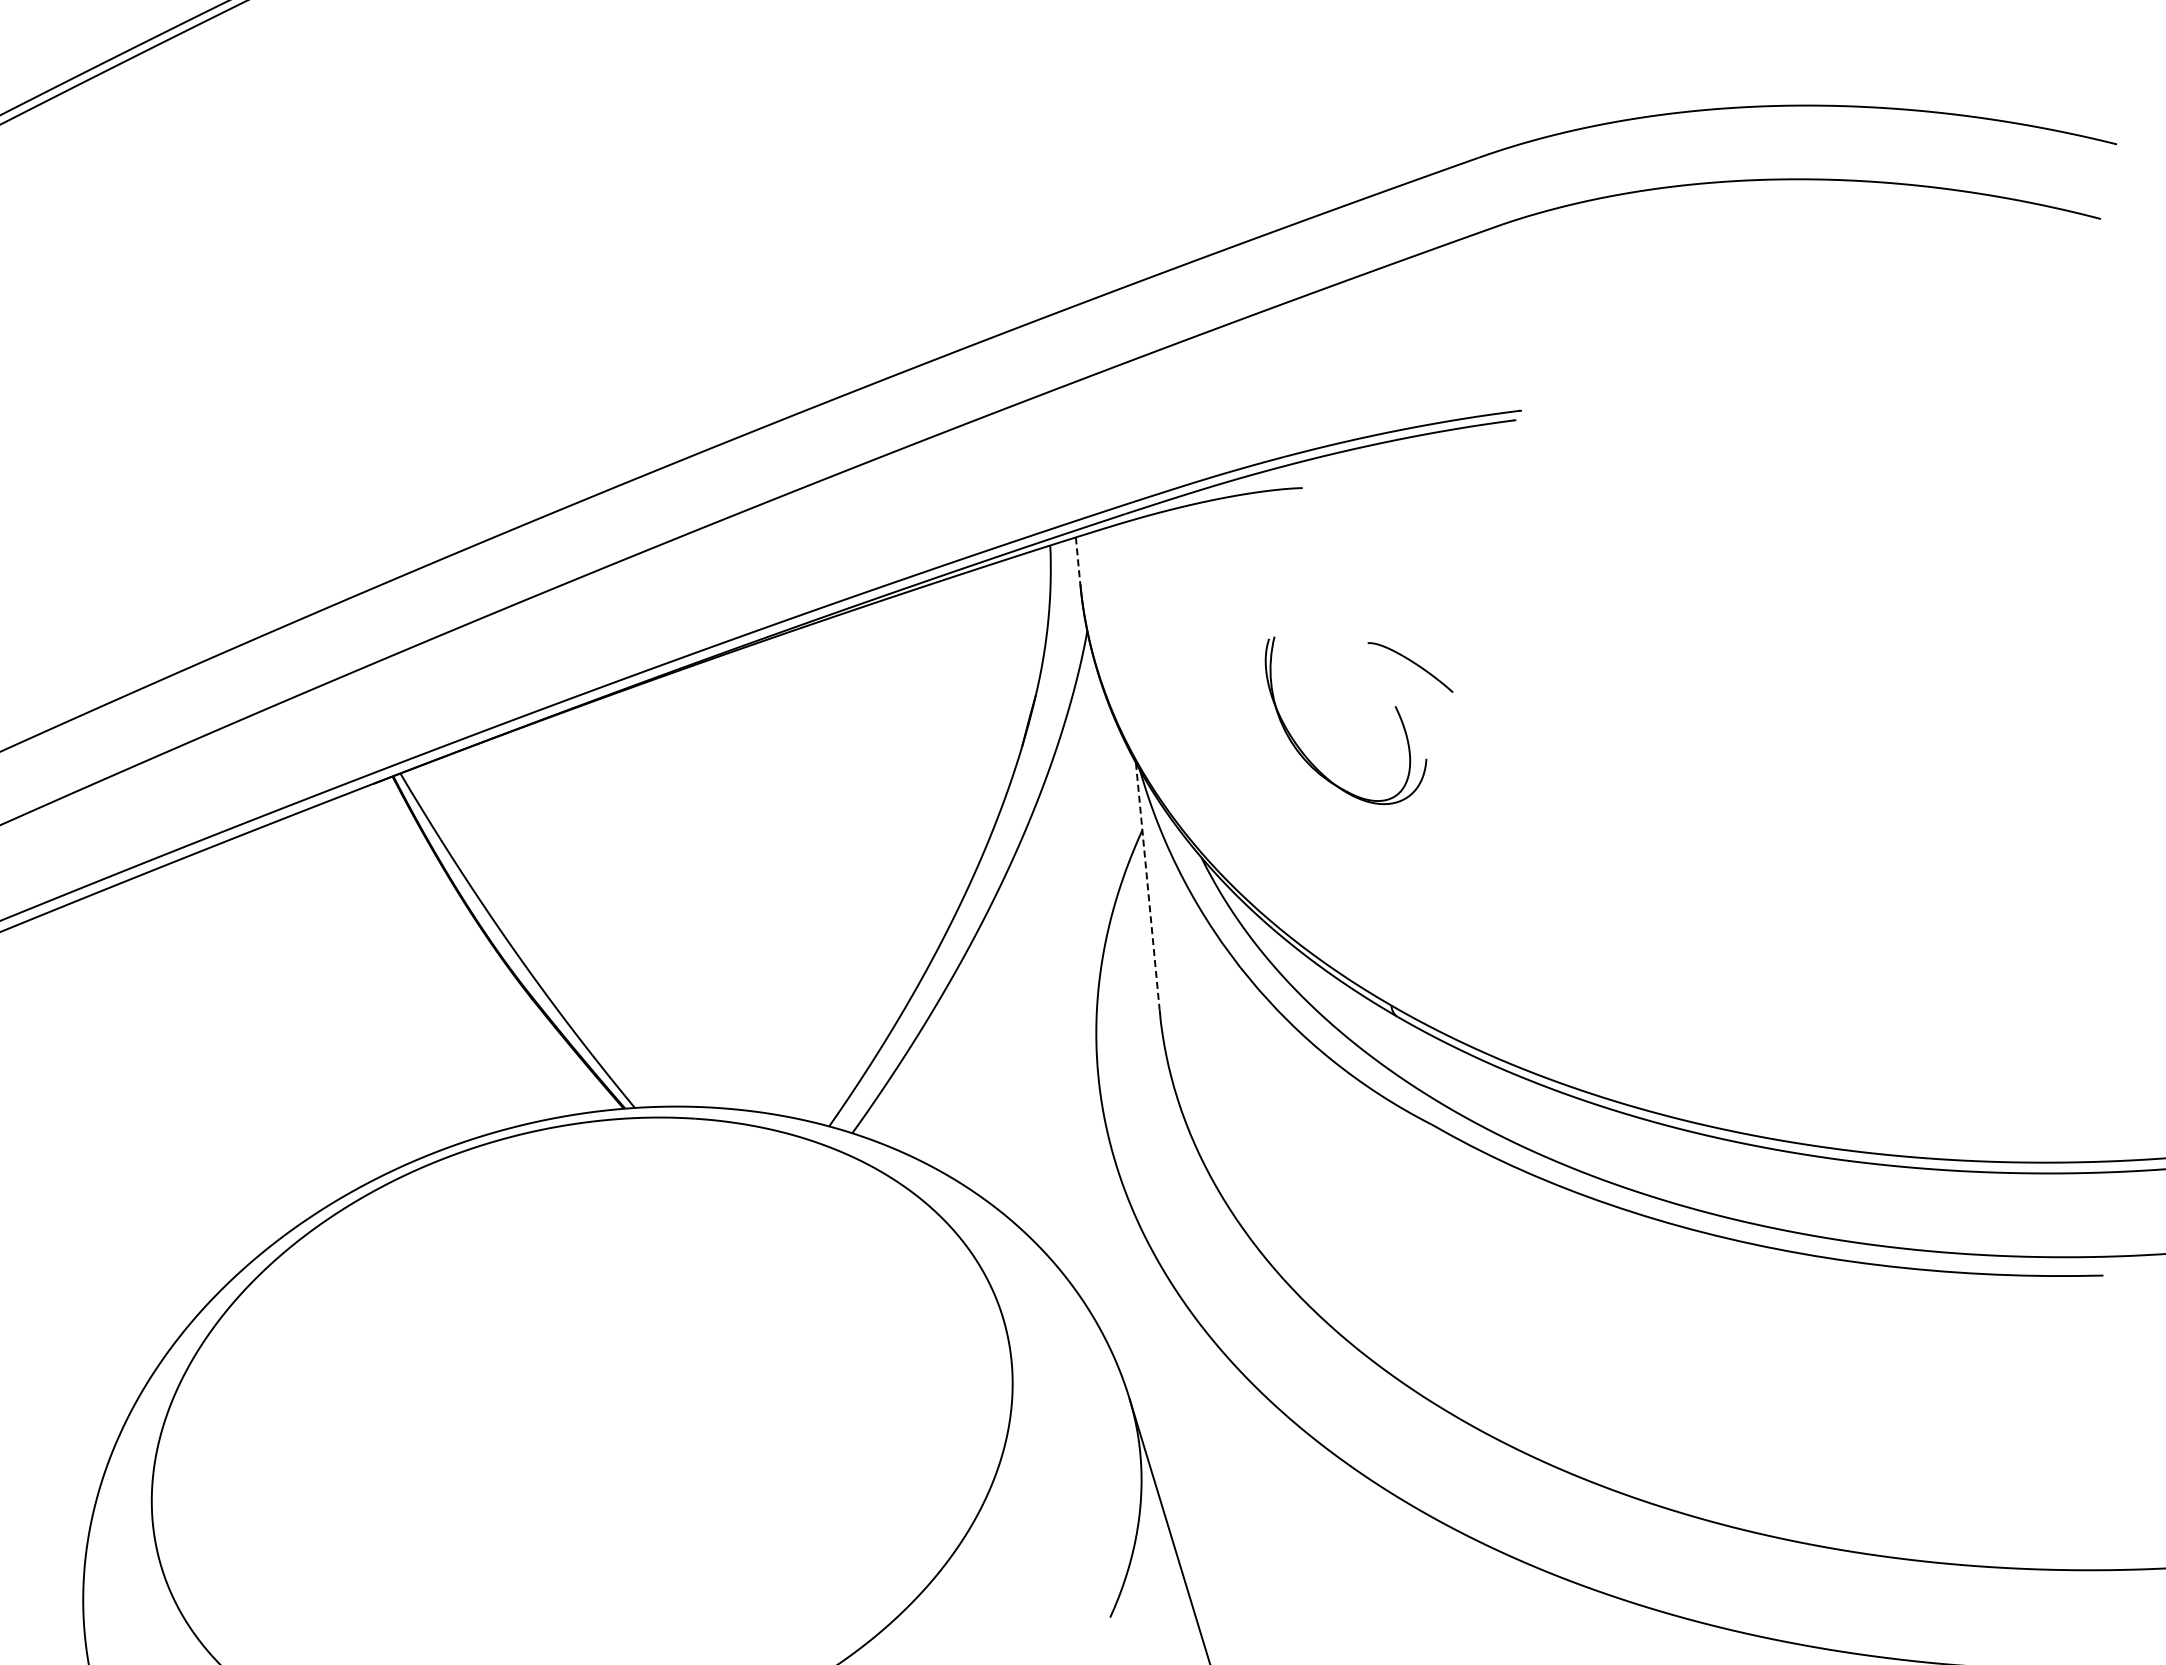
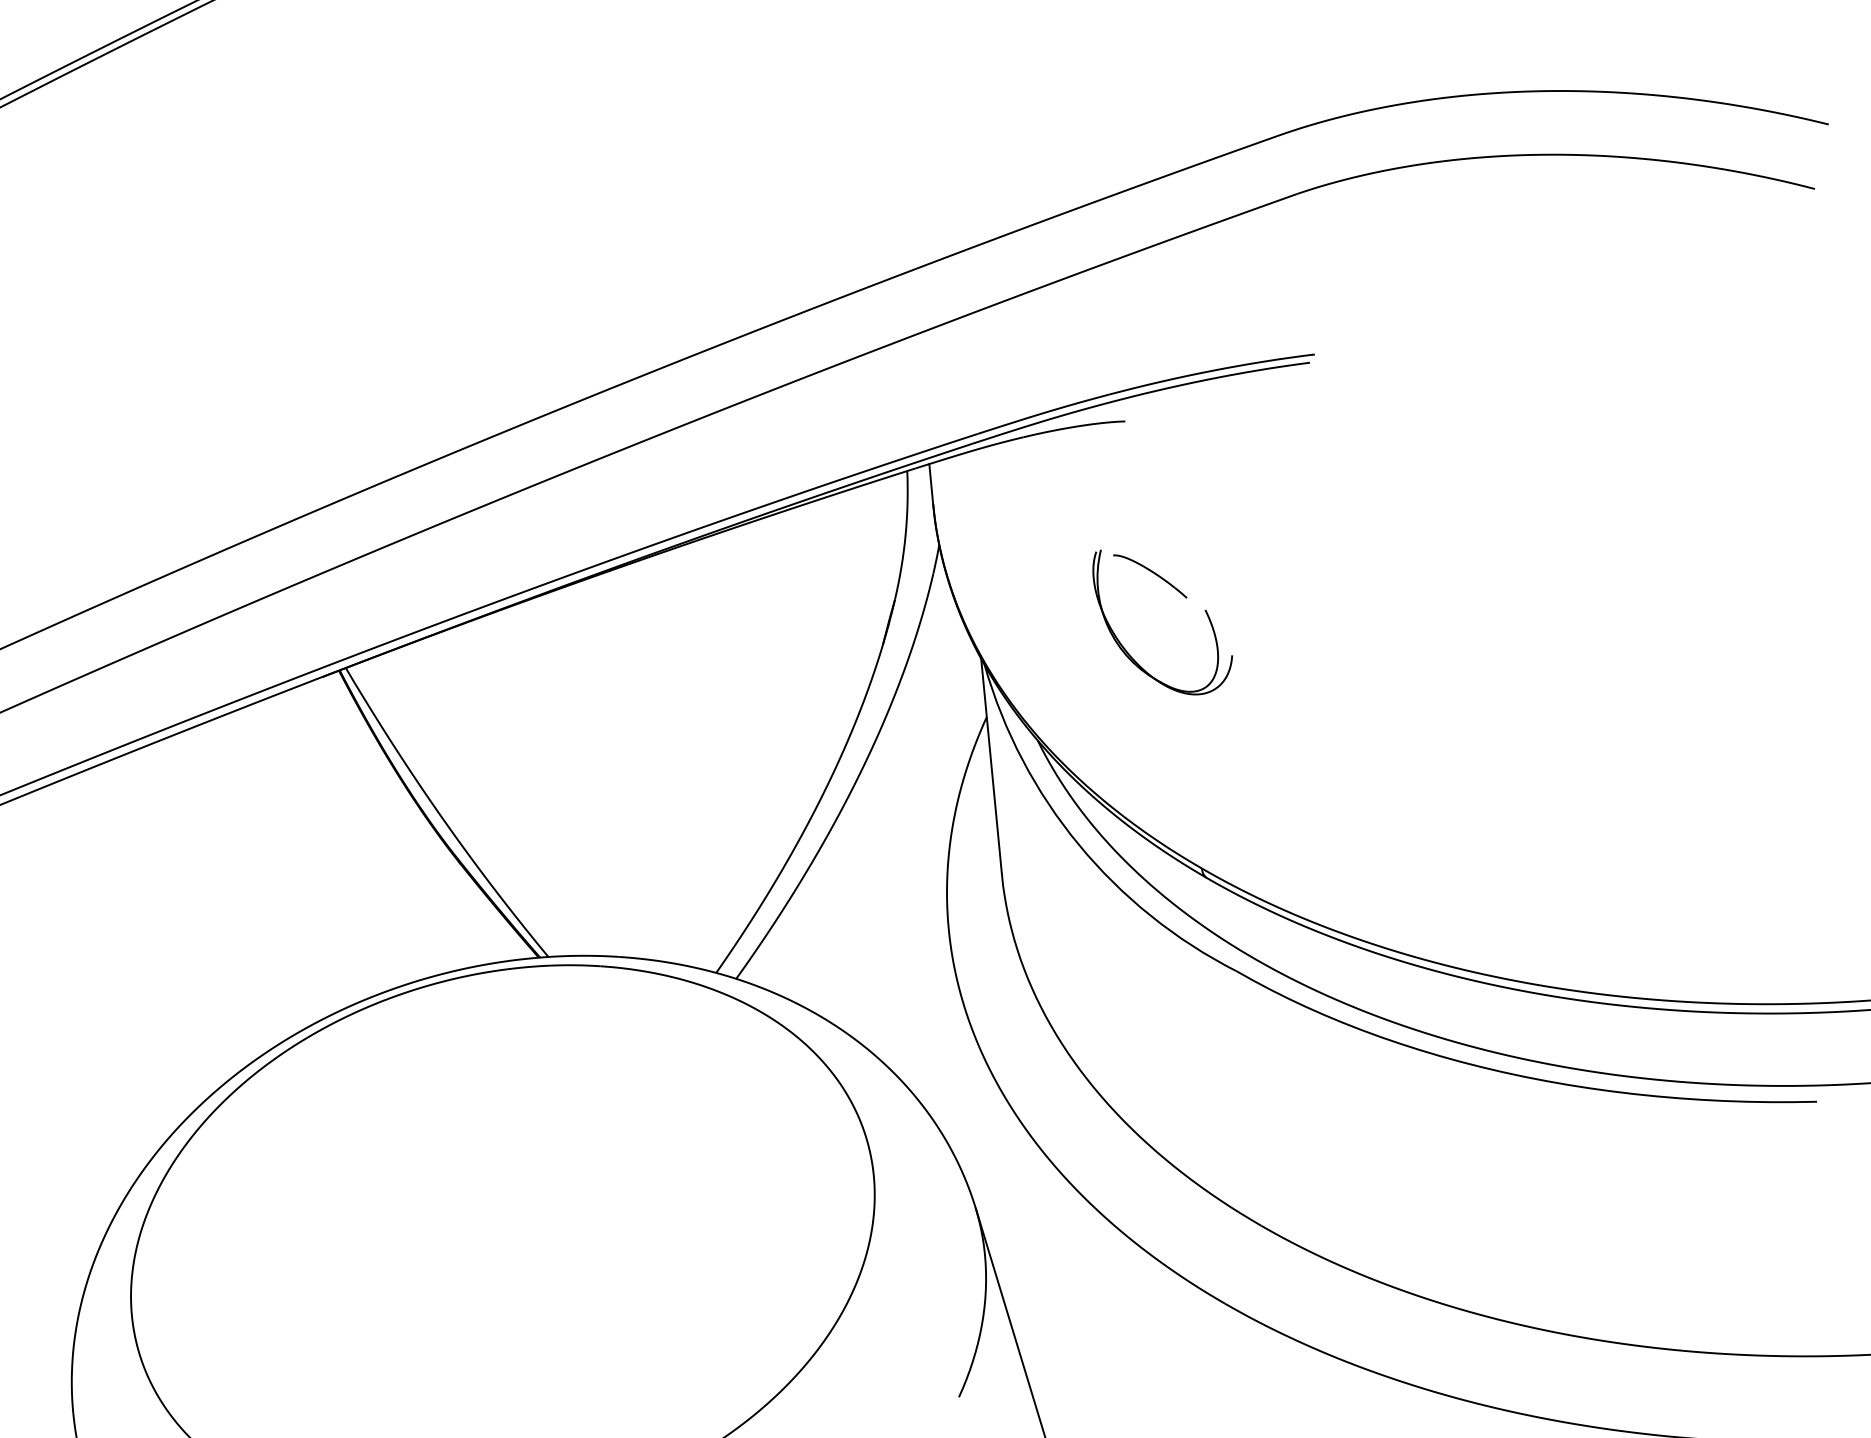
line: (1078, 560) -> (931, 484), dashed -> solid
part: (1410, 667) -> (1150, 576), moved
line: (1147, 888) -> (991, 767), dashed -> solid

